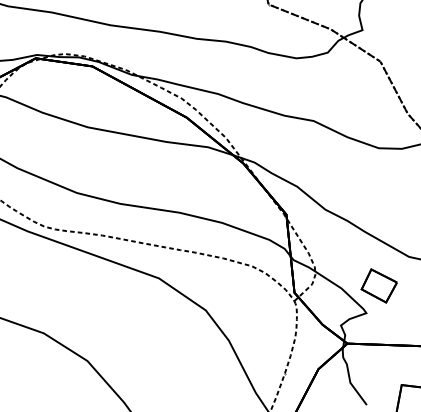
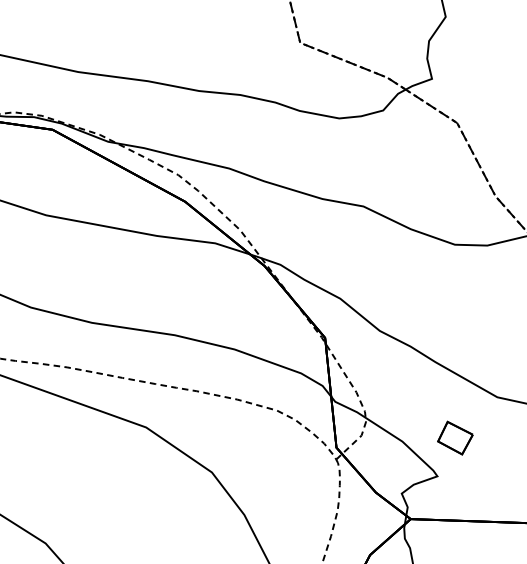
part: (378, 285) -> (454, 437), size x0.7

